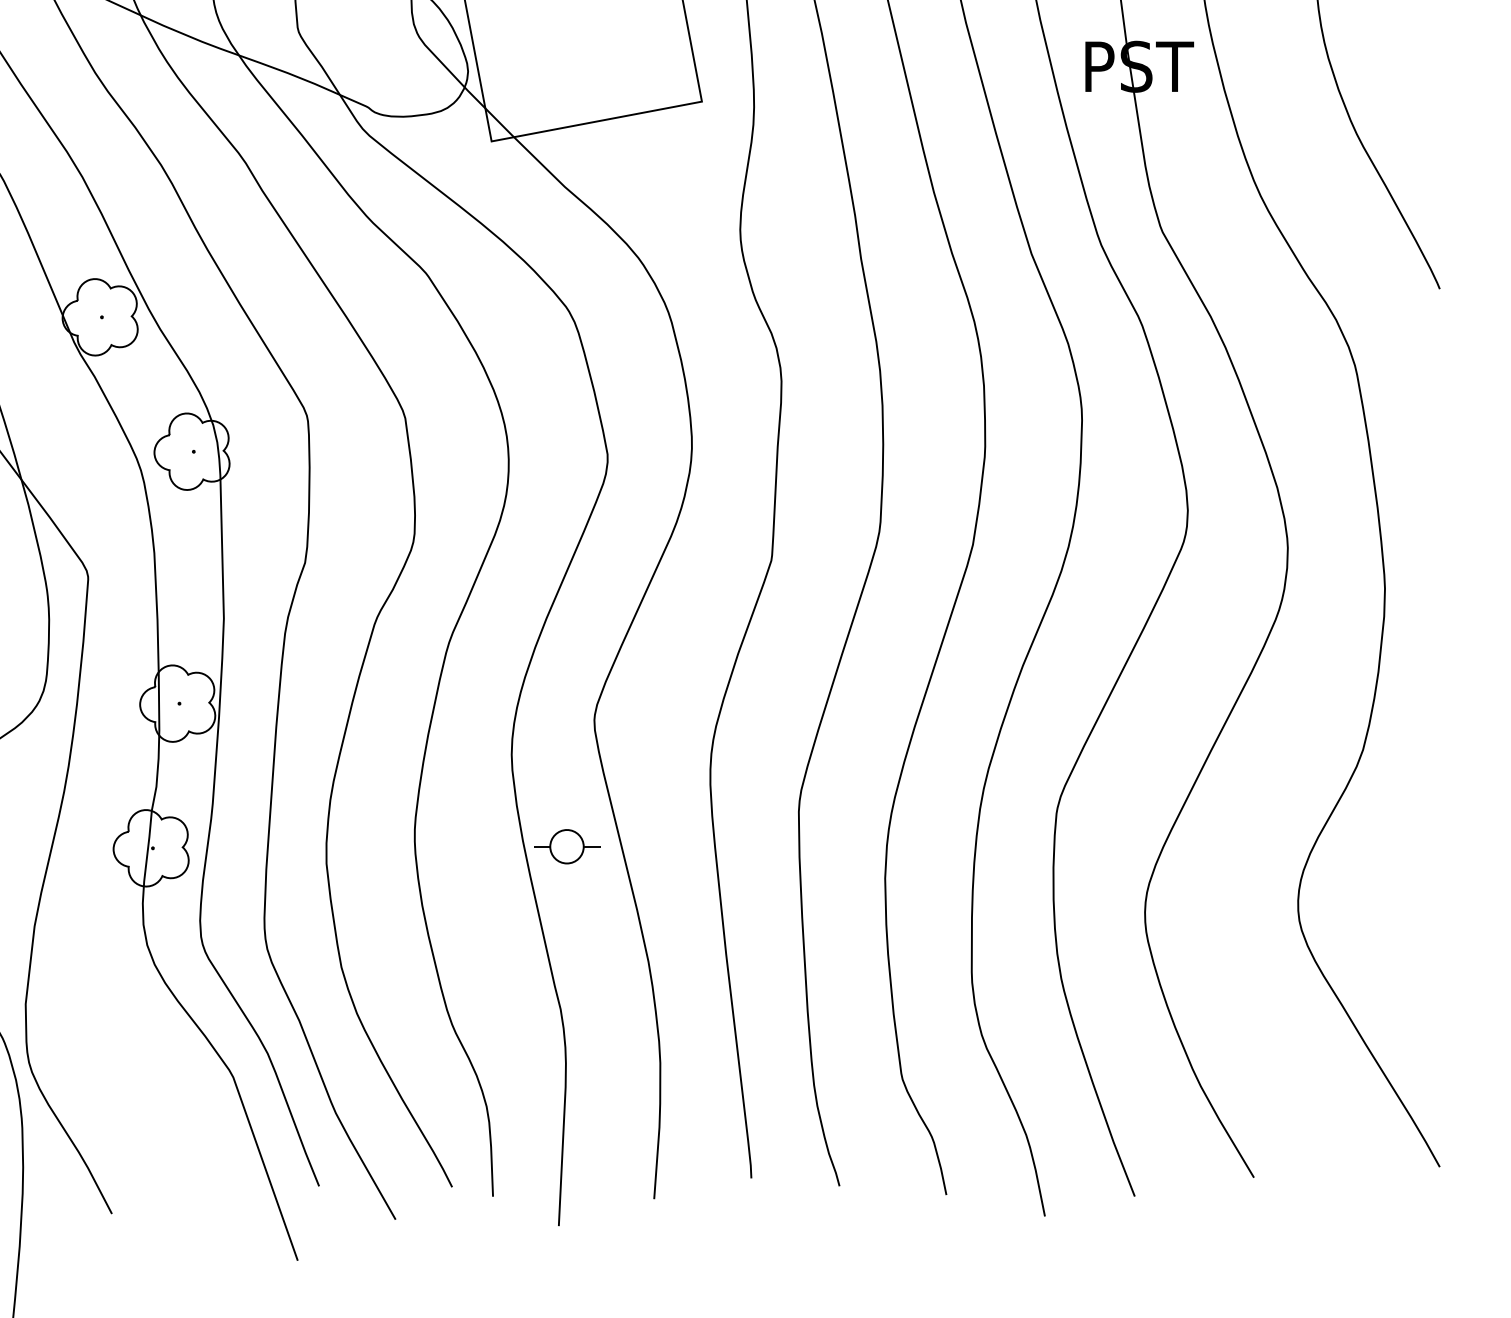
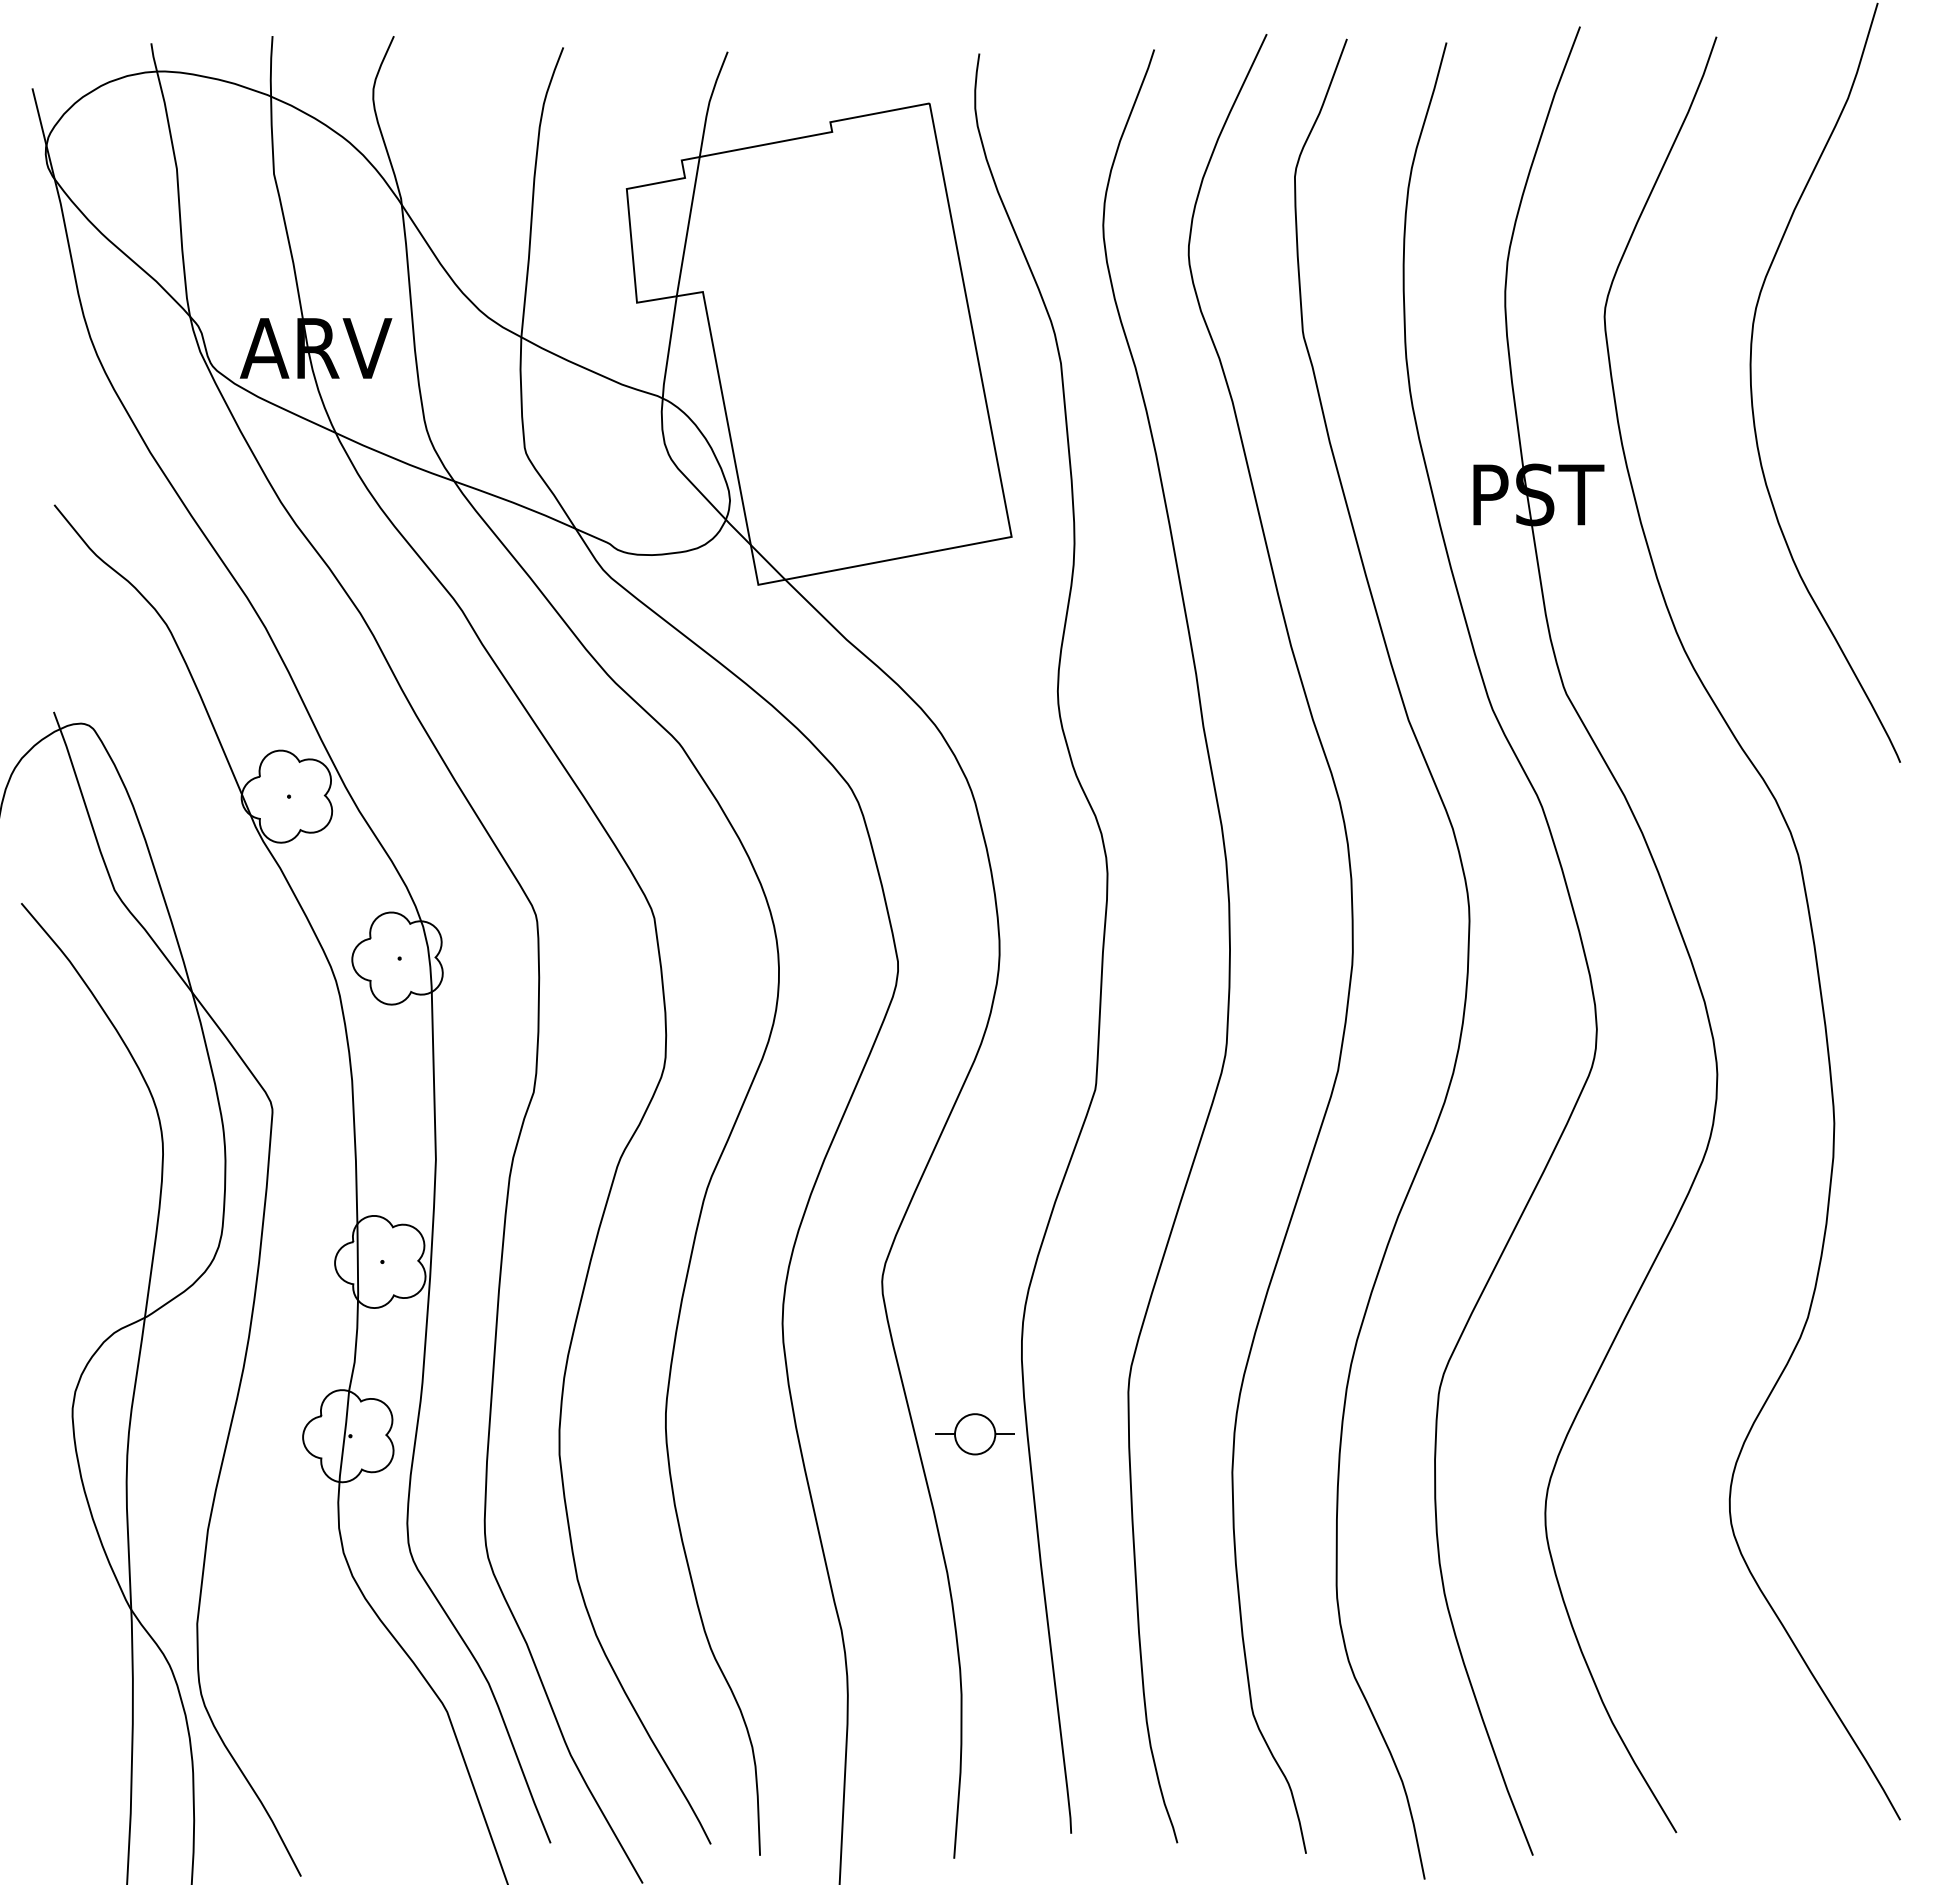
part: (566, 846) -> (974, 1434), moved

